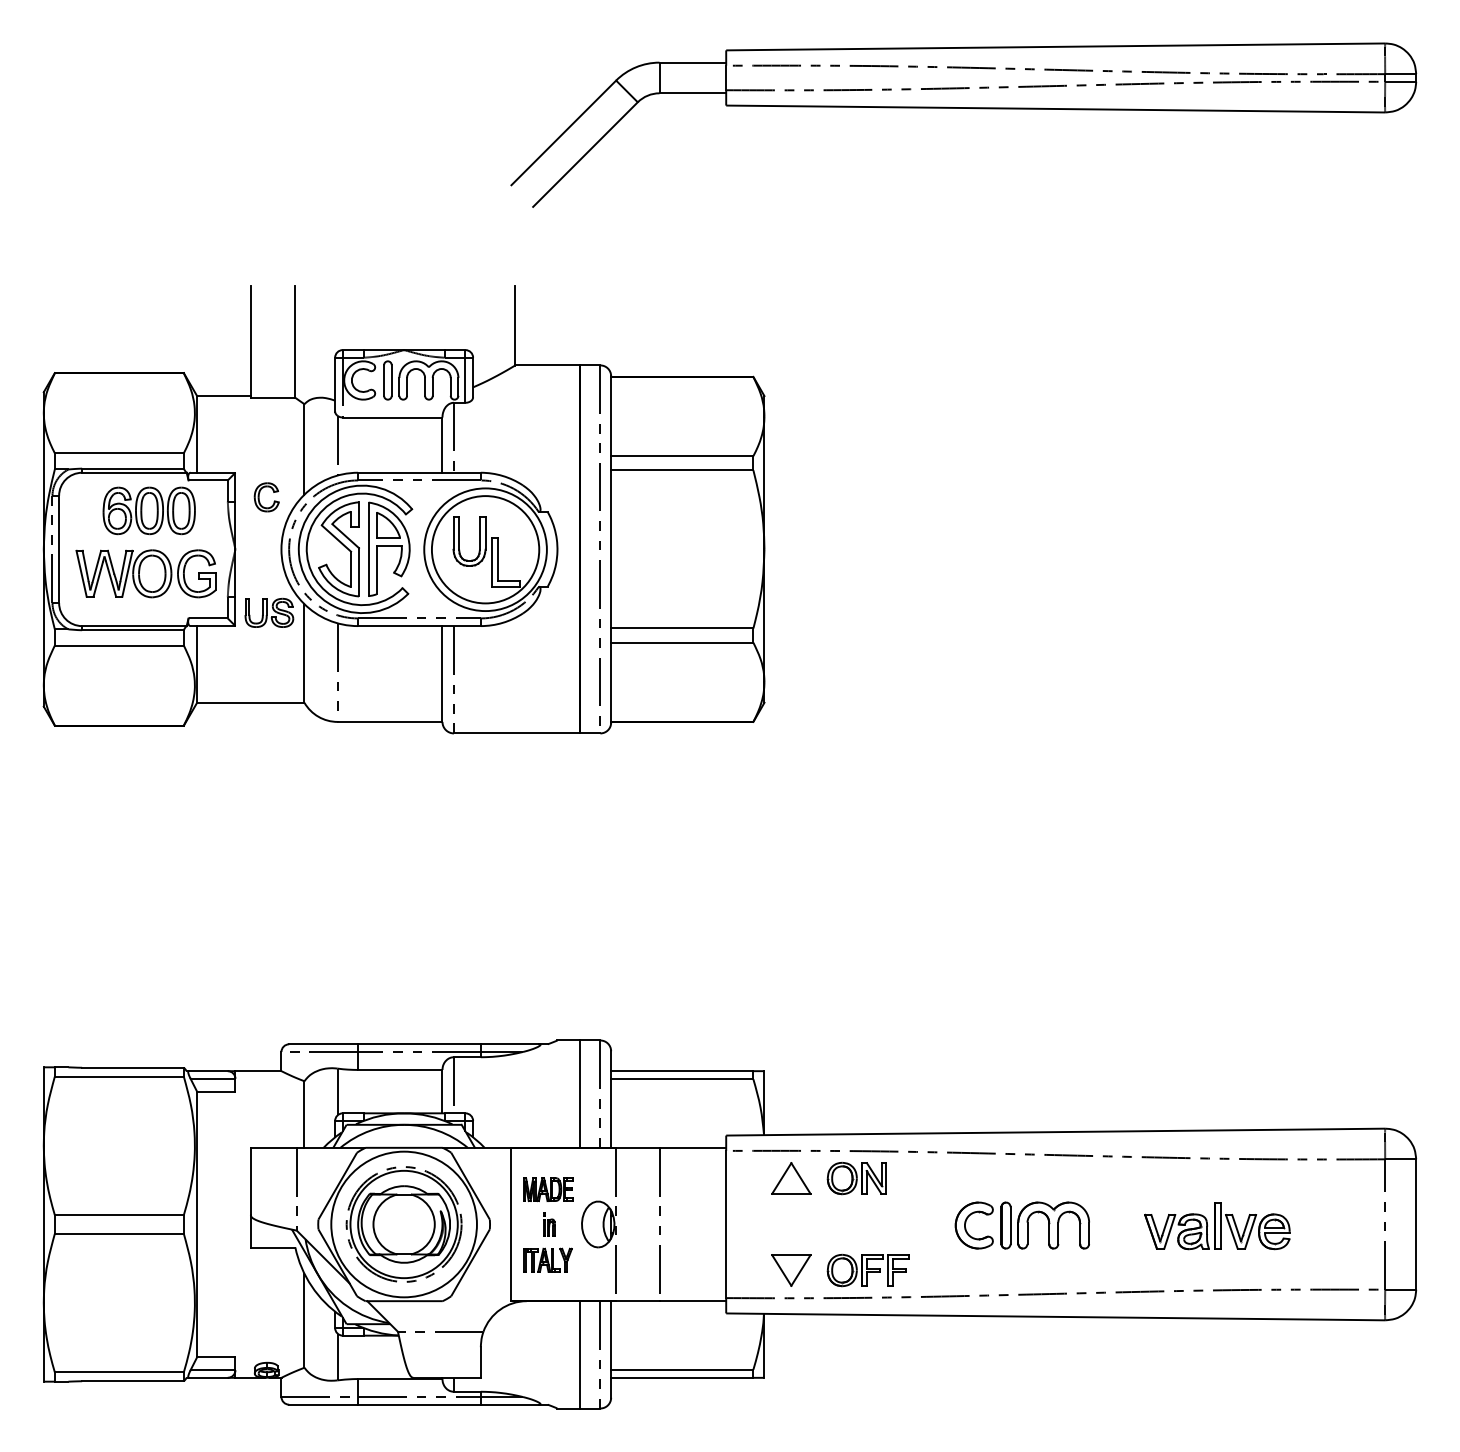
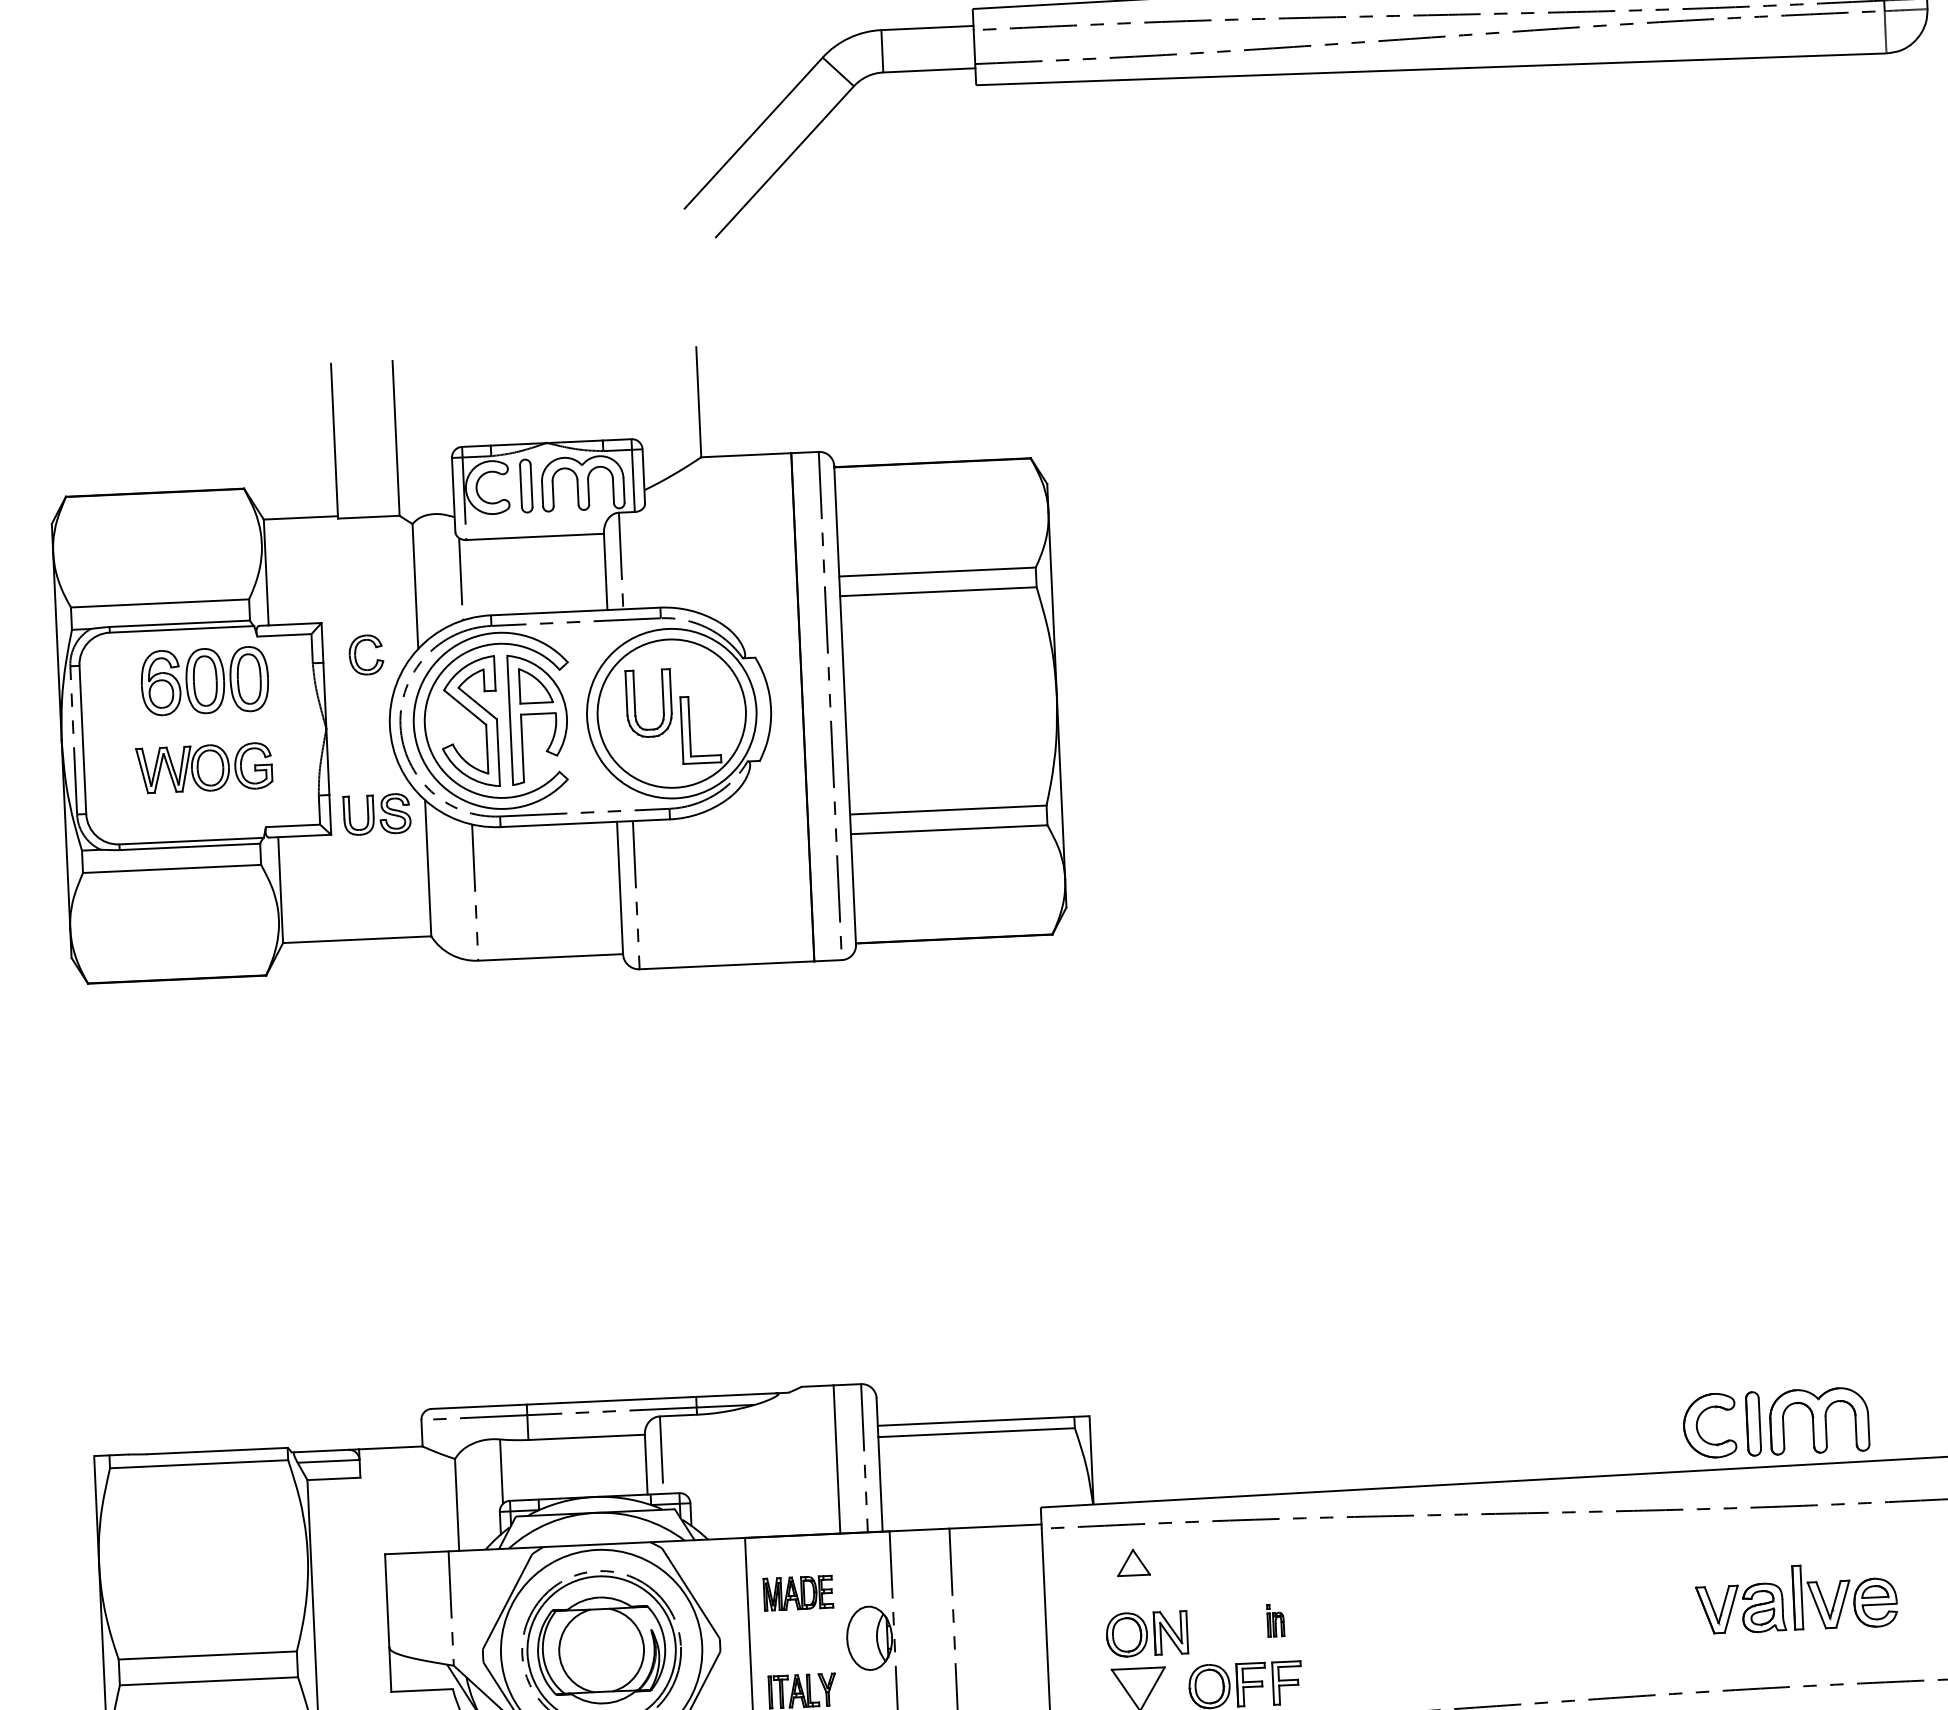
part: (145, 573) -> (203, 767), size x0.7
part: (791, 1178) -> (1133, 1562), size x0.6
part: (856, 1178) -> (1146, 1634), moved
part: (549, 1224) -> (1276, 1619), moved
part: (1021, 1225) -> (1774, 1422), moved
part: (1217, 1226) -> (1796, 1599), moved

